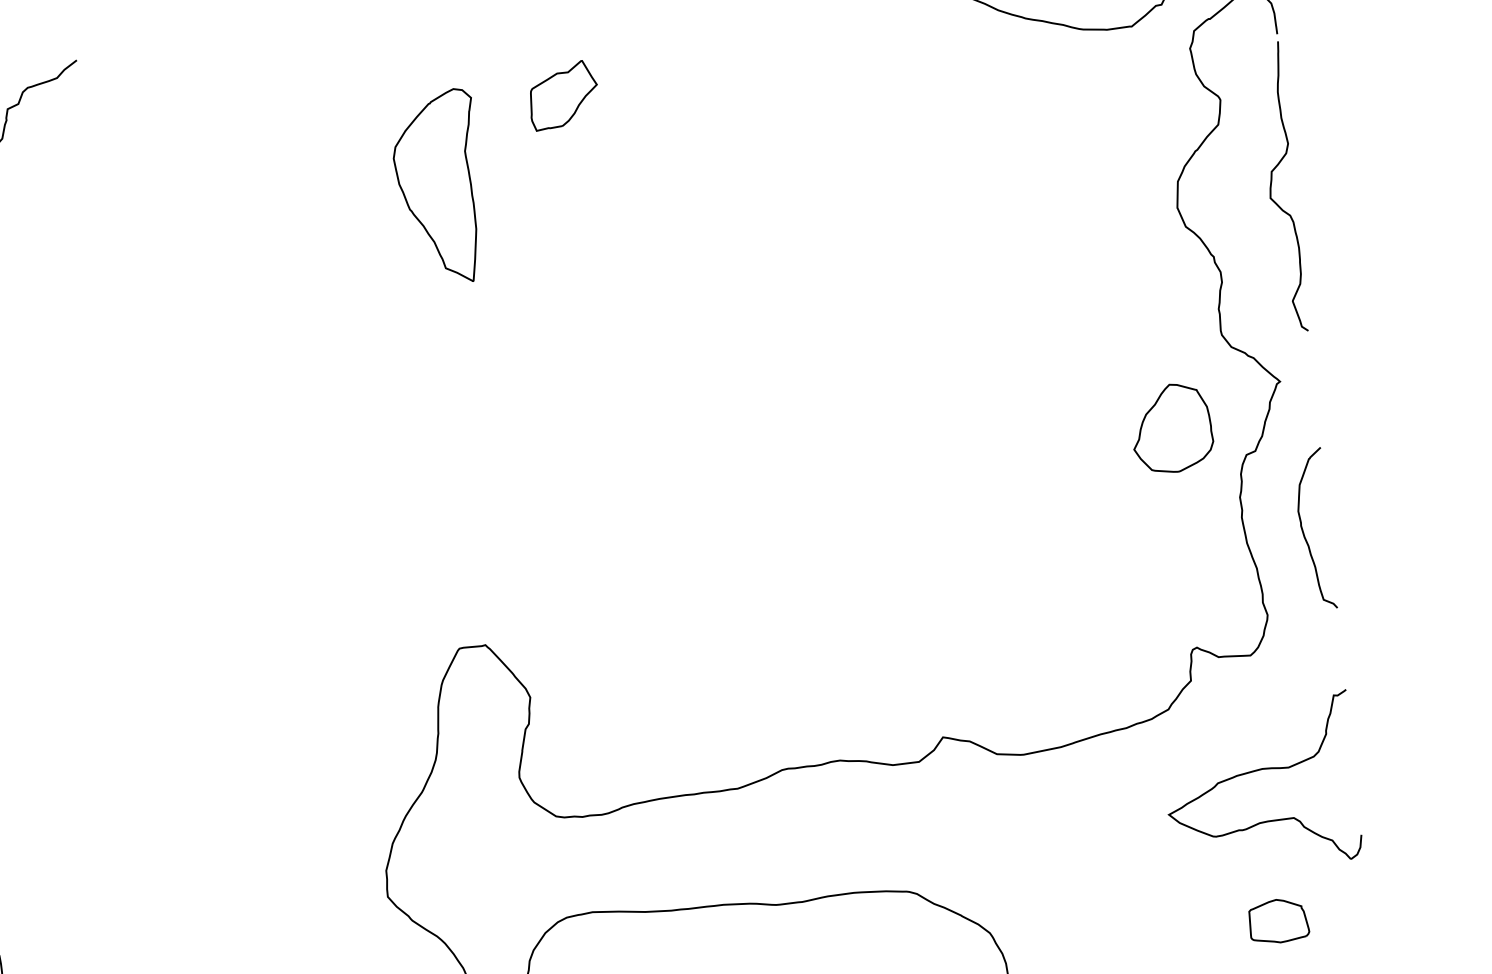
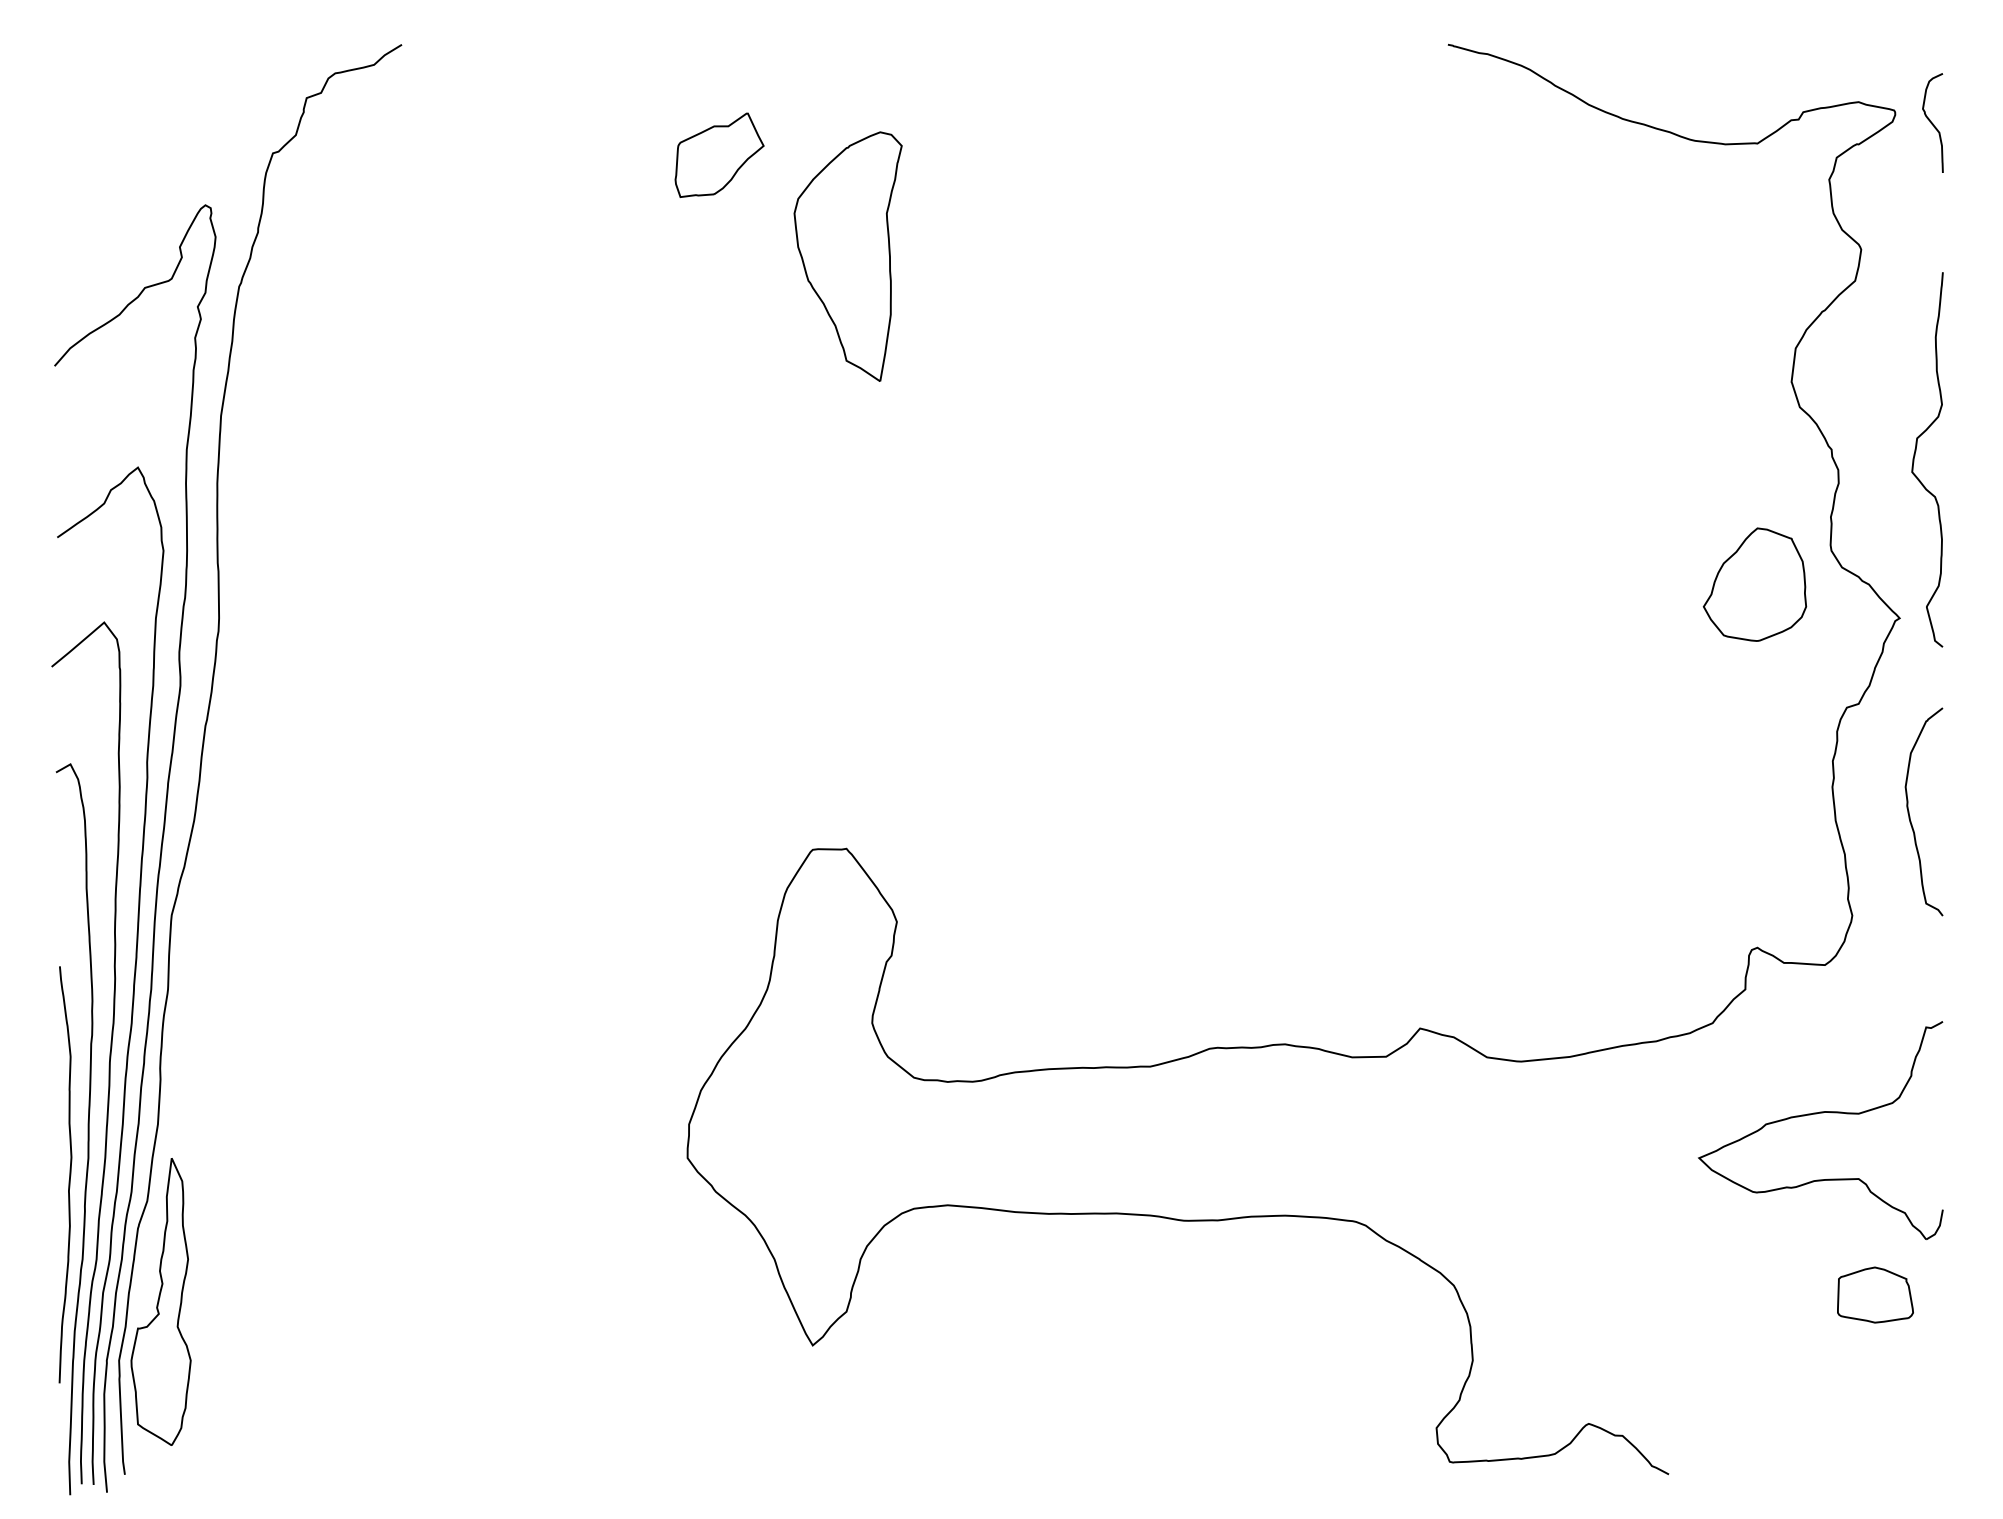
part: (563, 94) -> (719, 154), moved
curve: (1271, 185) -> (1915, 456), moved
part: (1171, 428) -> (1754, 584), moved
part: (1278, 920) -> (1875, 1294), moved

